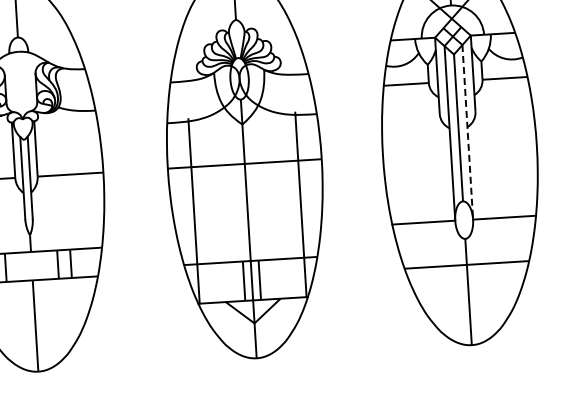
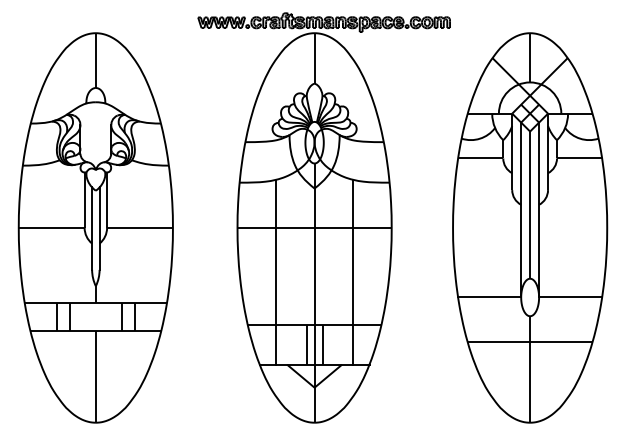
line: (468, 132) -> (539, 210), dashed -> solid
line: (301, 204) -> (353, 271), moved
line: (194, 210) -> (276, 271), moved

